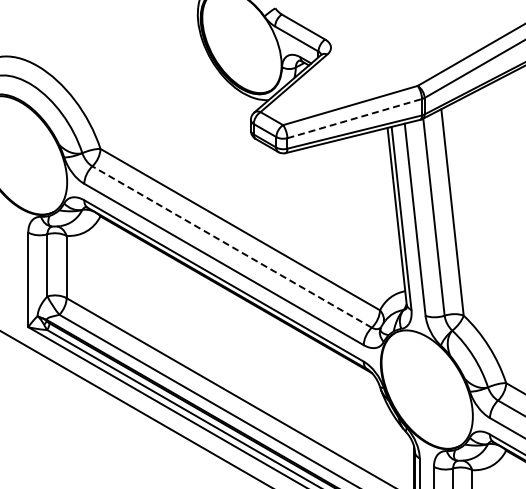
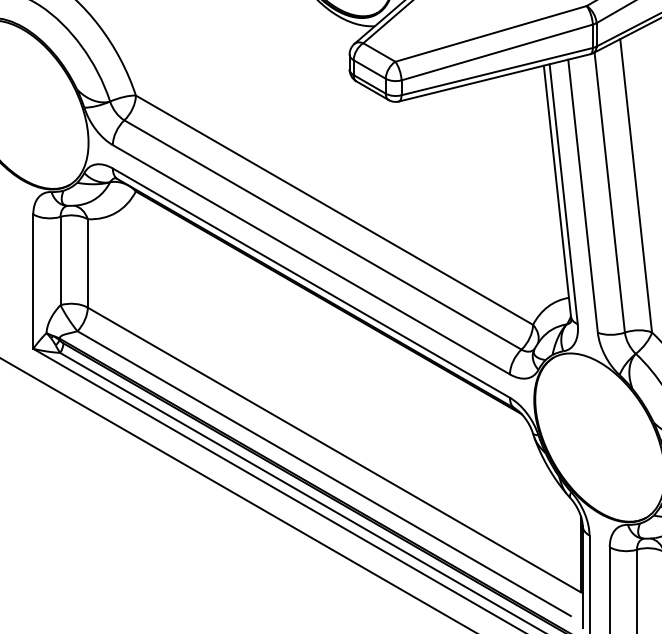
line: (355, 118) -> (498, 52), dashed -> solid
line: (231, 246) -> (322, 234), dashed -> solid

